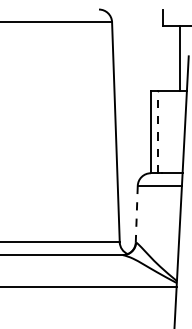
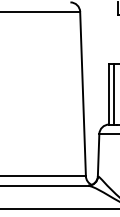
line: (157, 132) -> (114, 94), dashed -> solid
line: (136, 214) -> (98, 155), dashed -> solid

